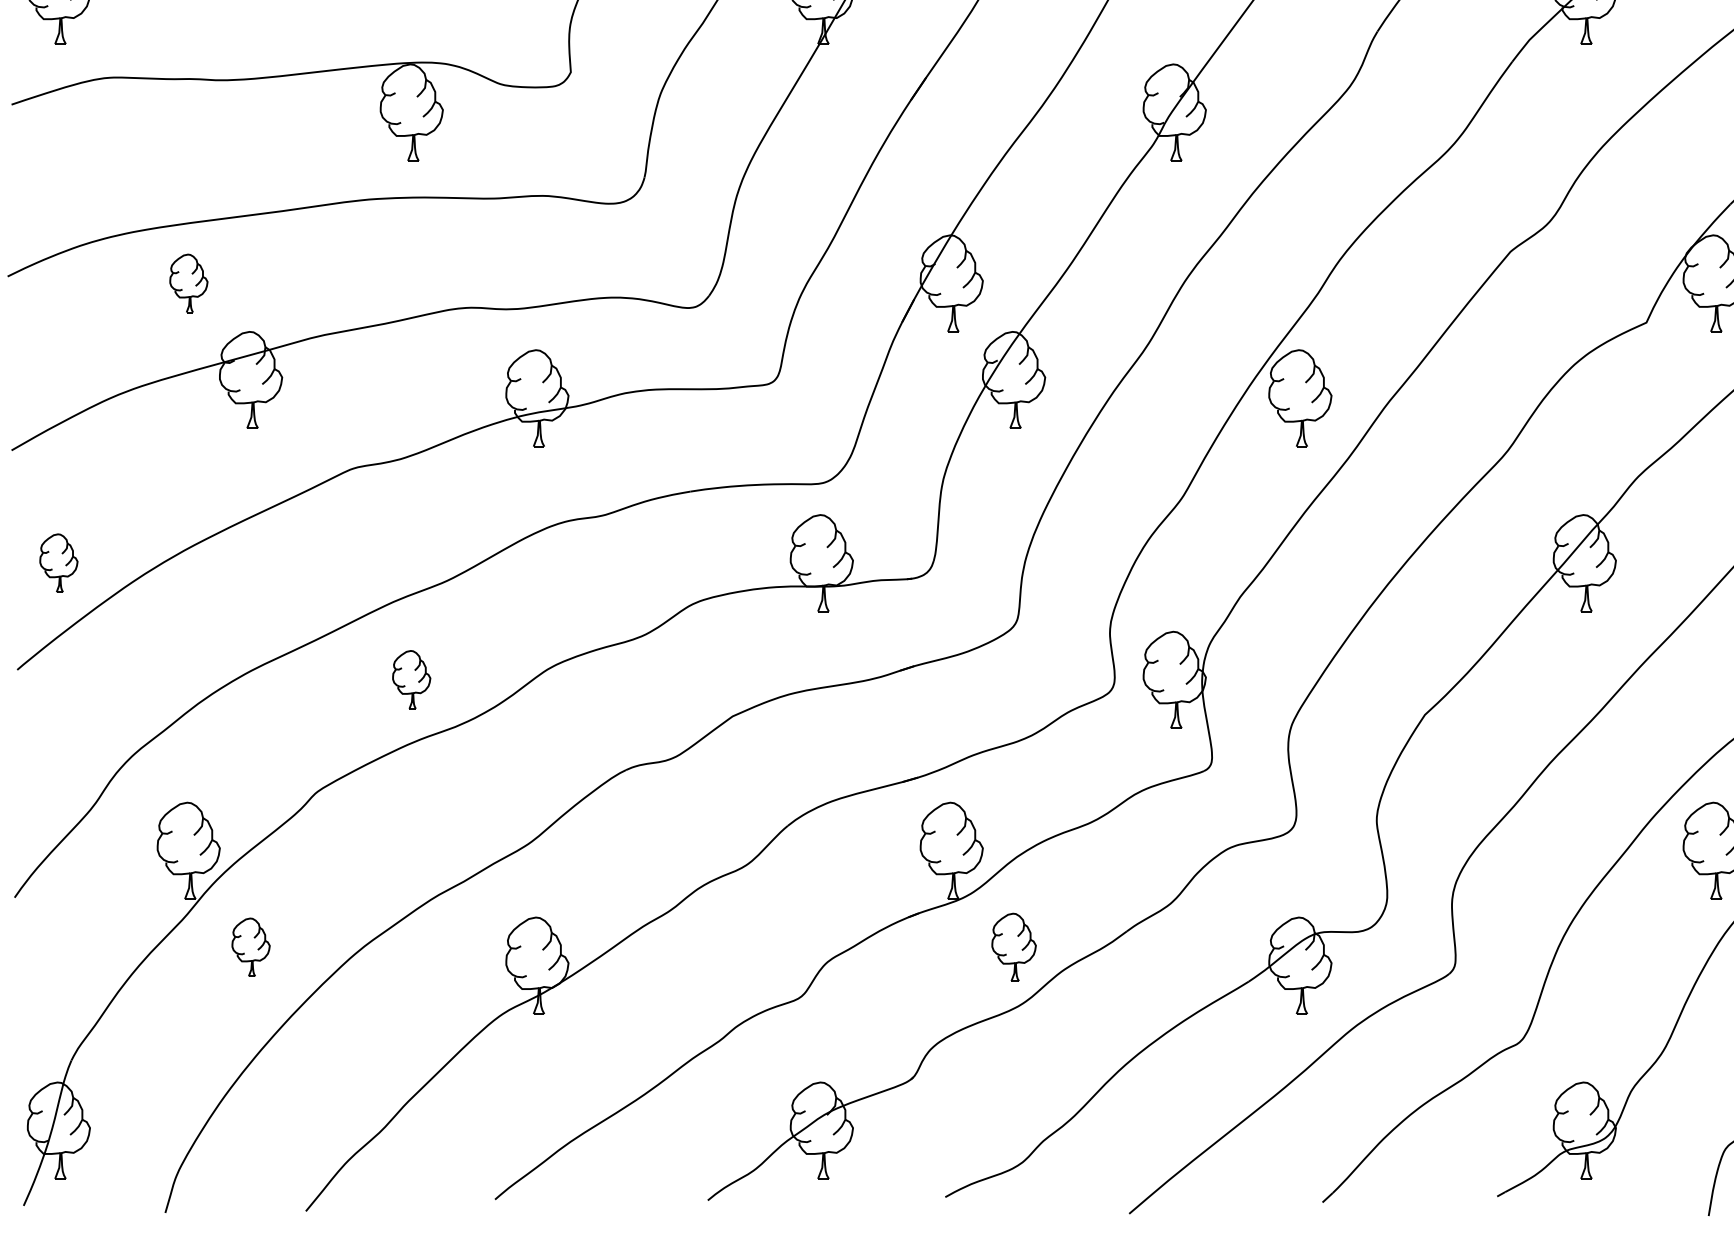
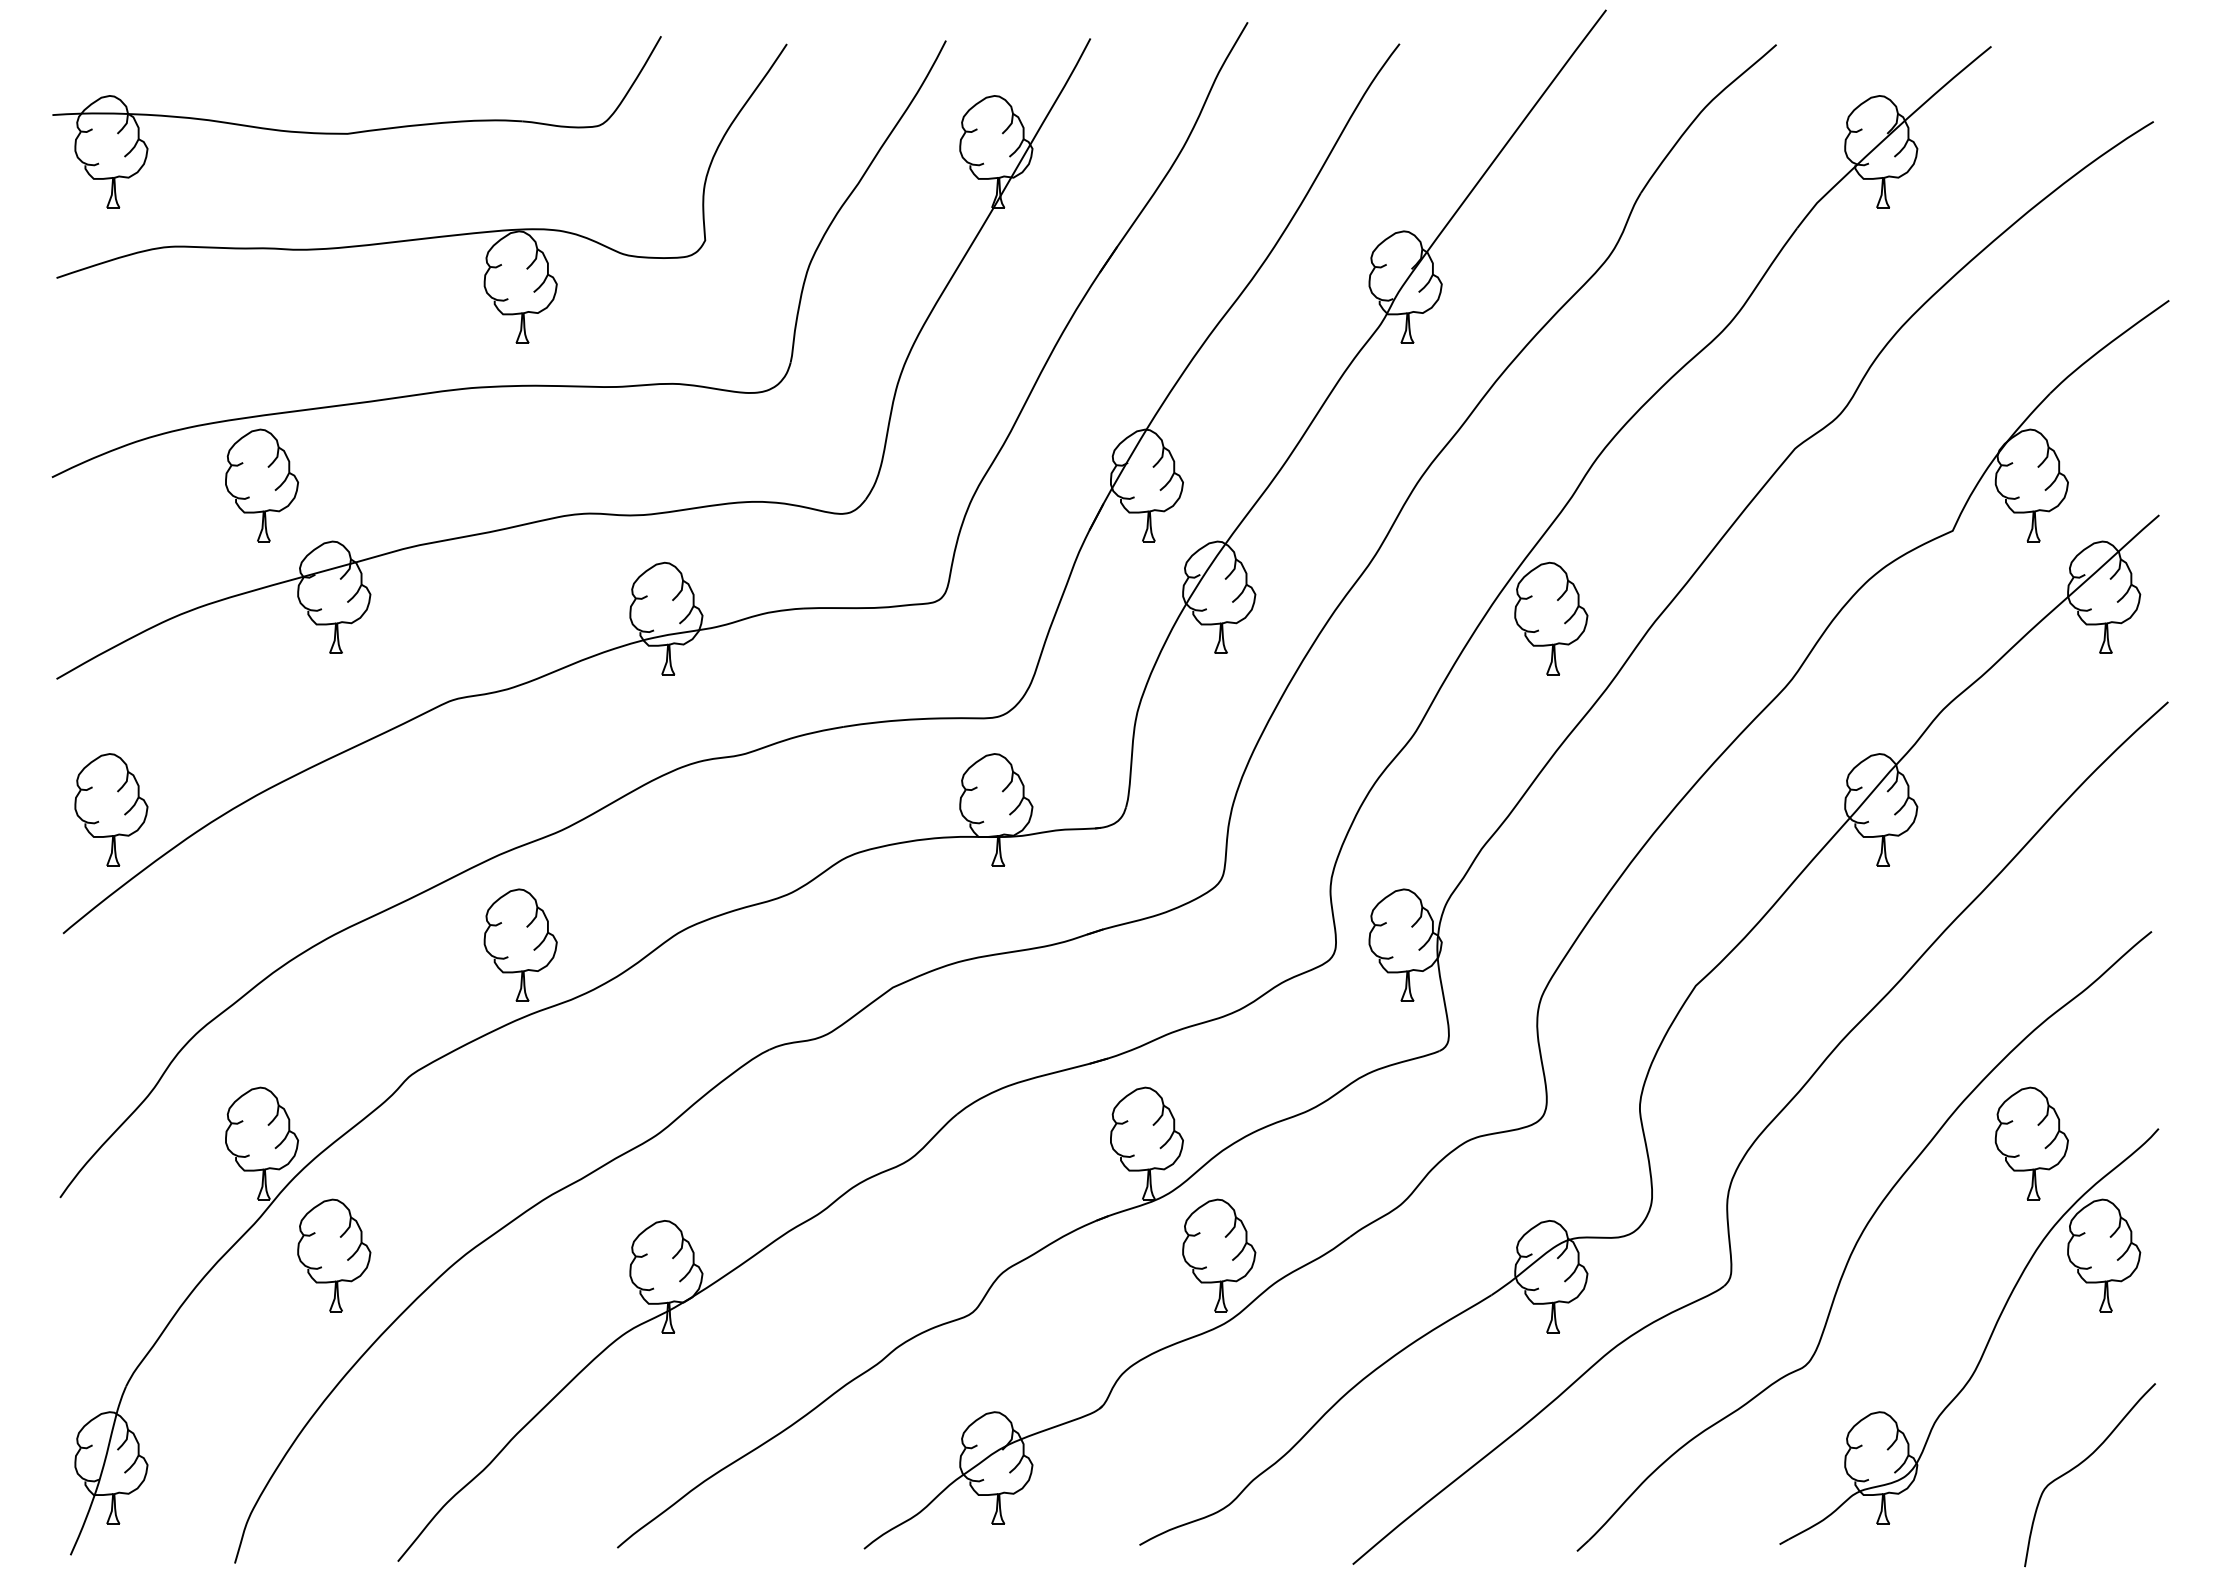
part: (189, 283) -> (262, 485), size x1.67
part: (58, 562) -> (111, 809), size x1.67
part: (411, 679) -> (520, 944), size x1.67
part: (251, 947) -> (334, 1255), size x1.67
part: (1014, 947) -> (1219, 1255), size x1.43

